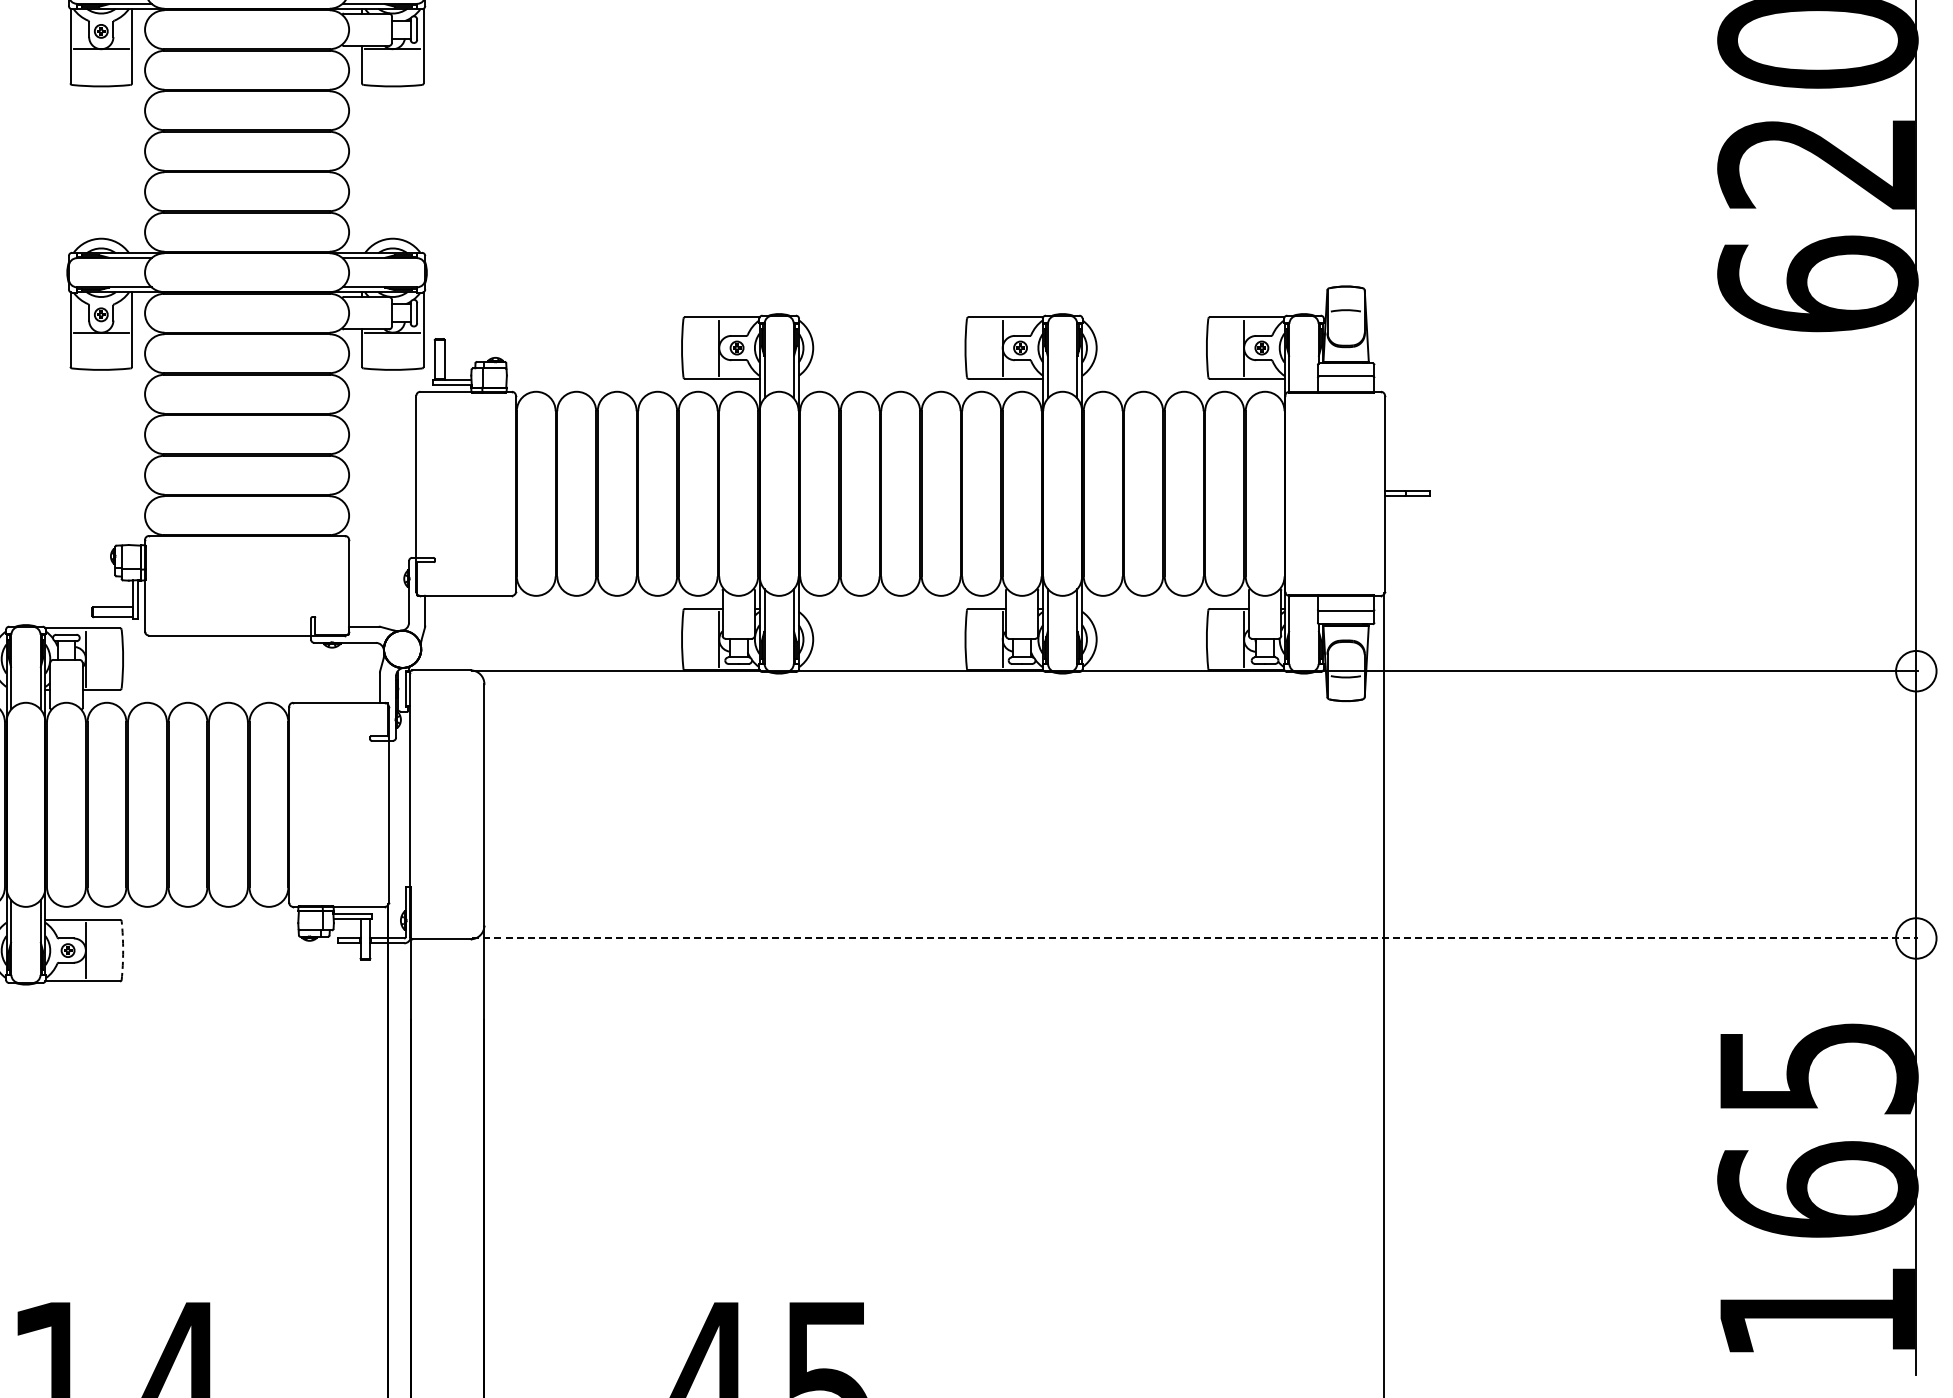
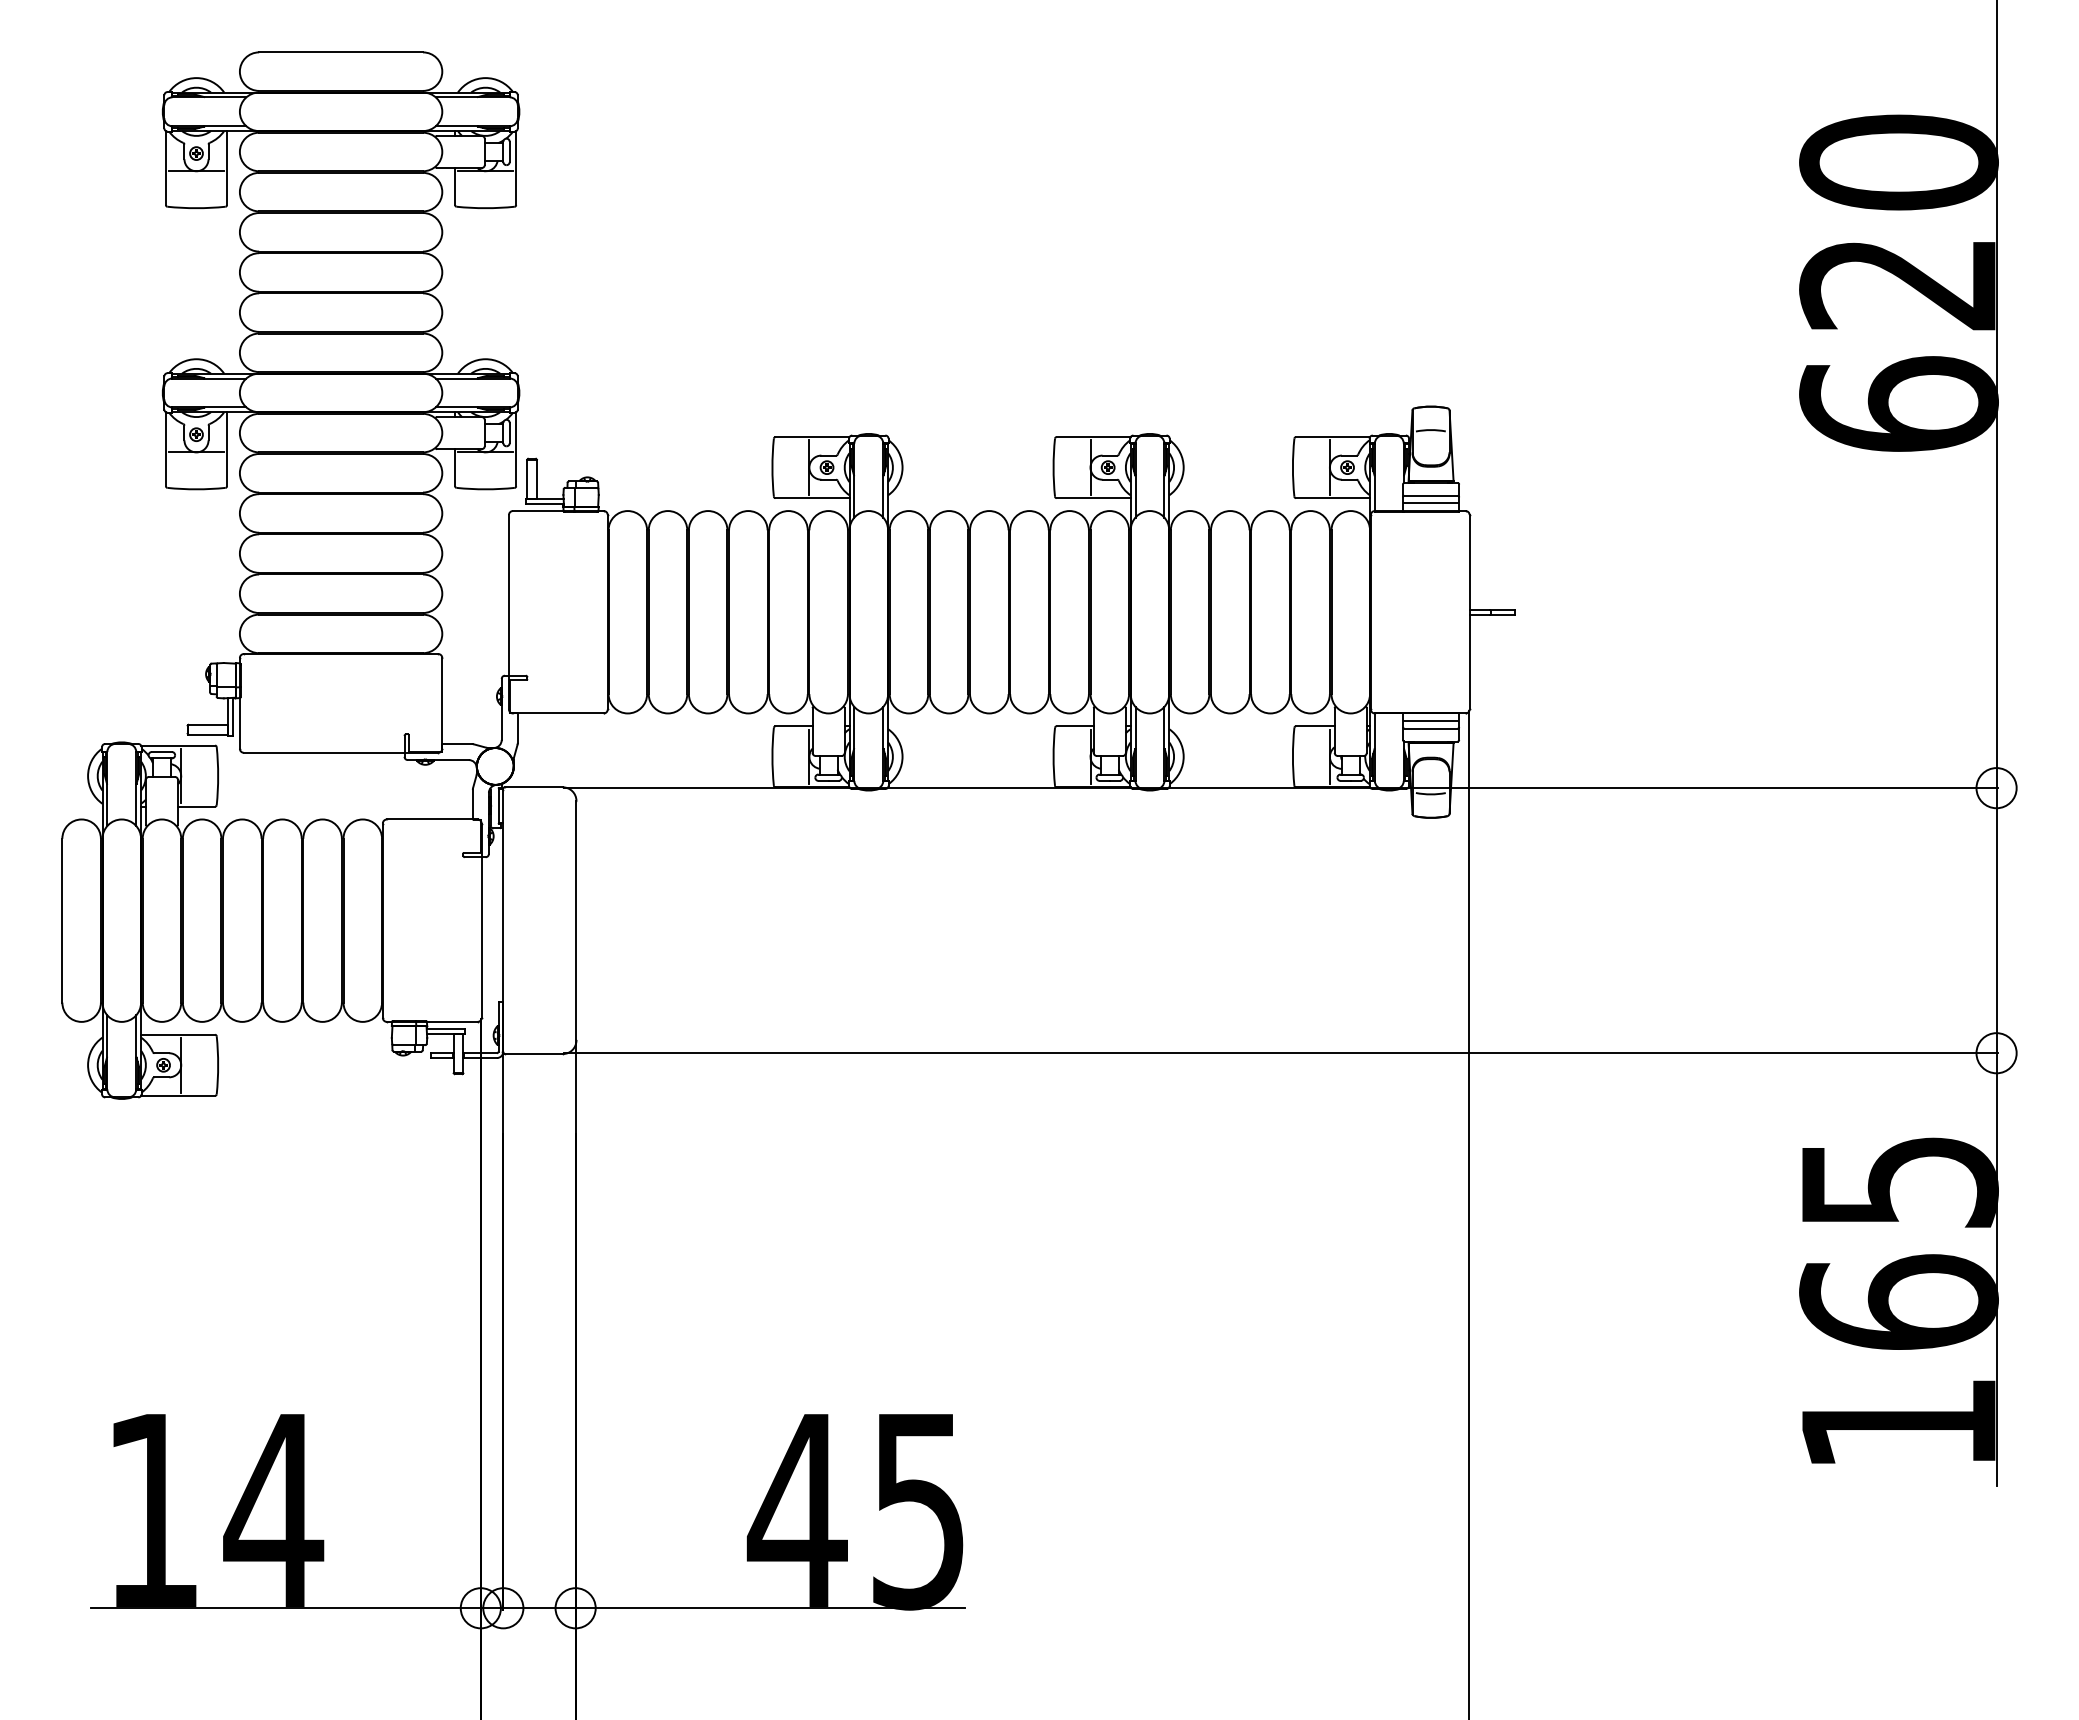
line: (1345, 384) -> (1430, 503), added
line: (1345, 603) -> (1430, 721), added
line: (1195, 938) -> (1281, 1053), dashed -> solid
arc: (123, 950) -> (218, 1065), dashed -> solid

